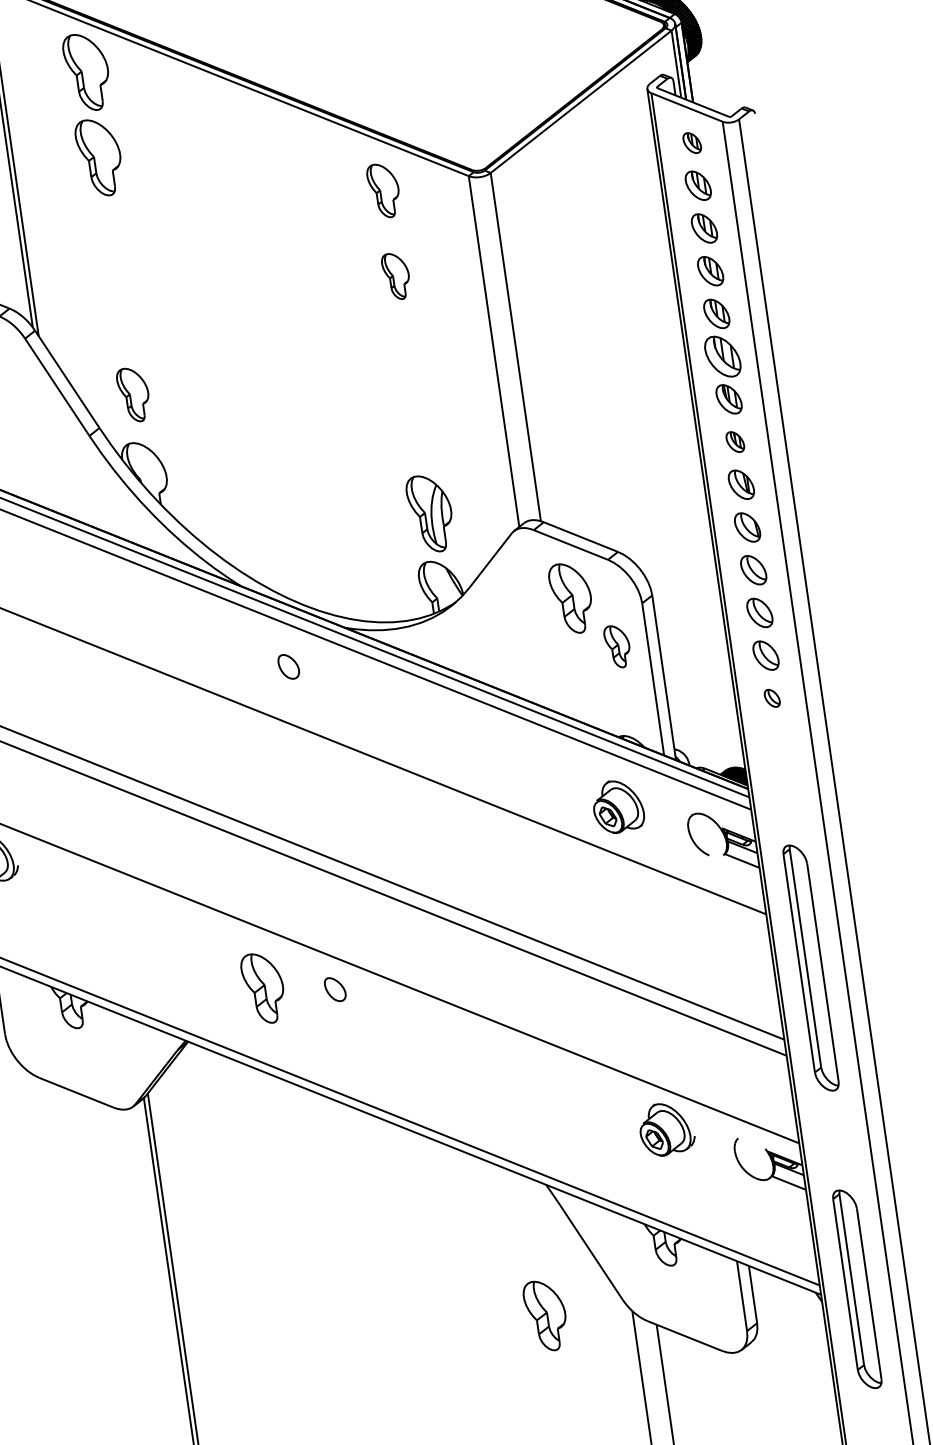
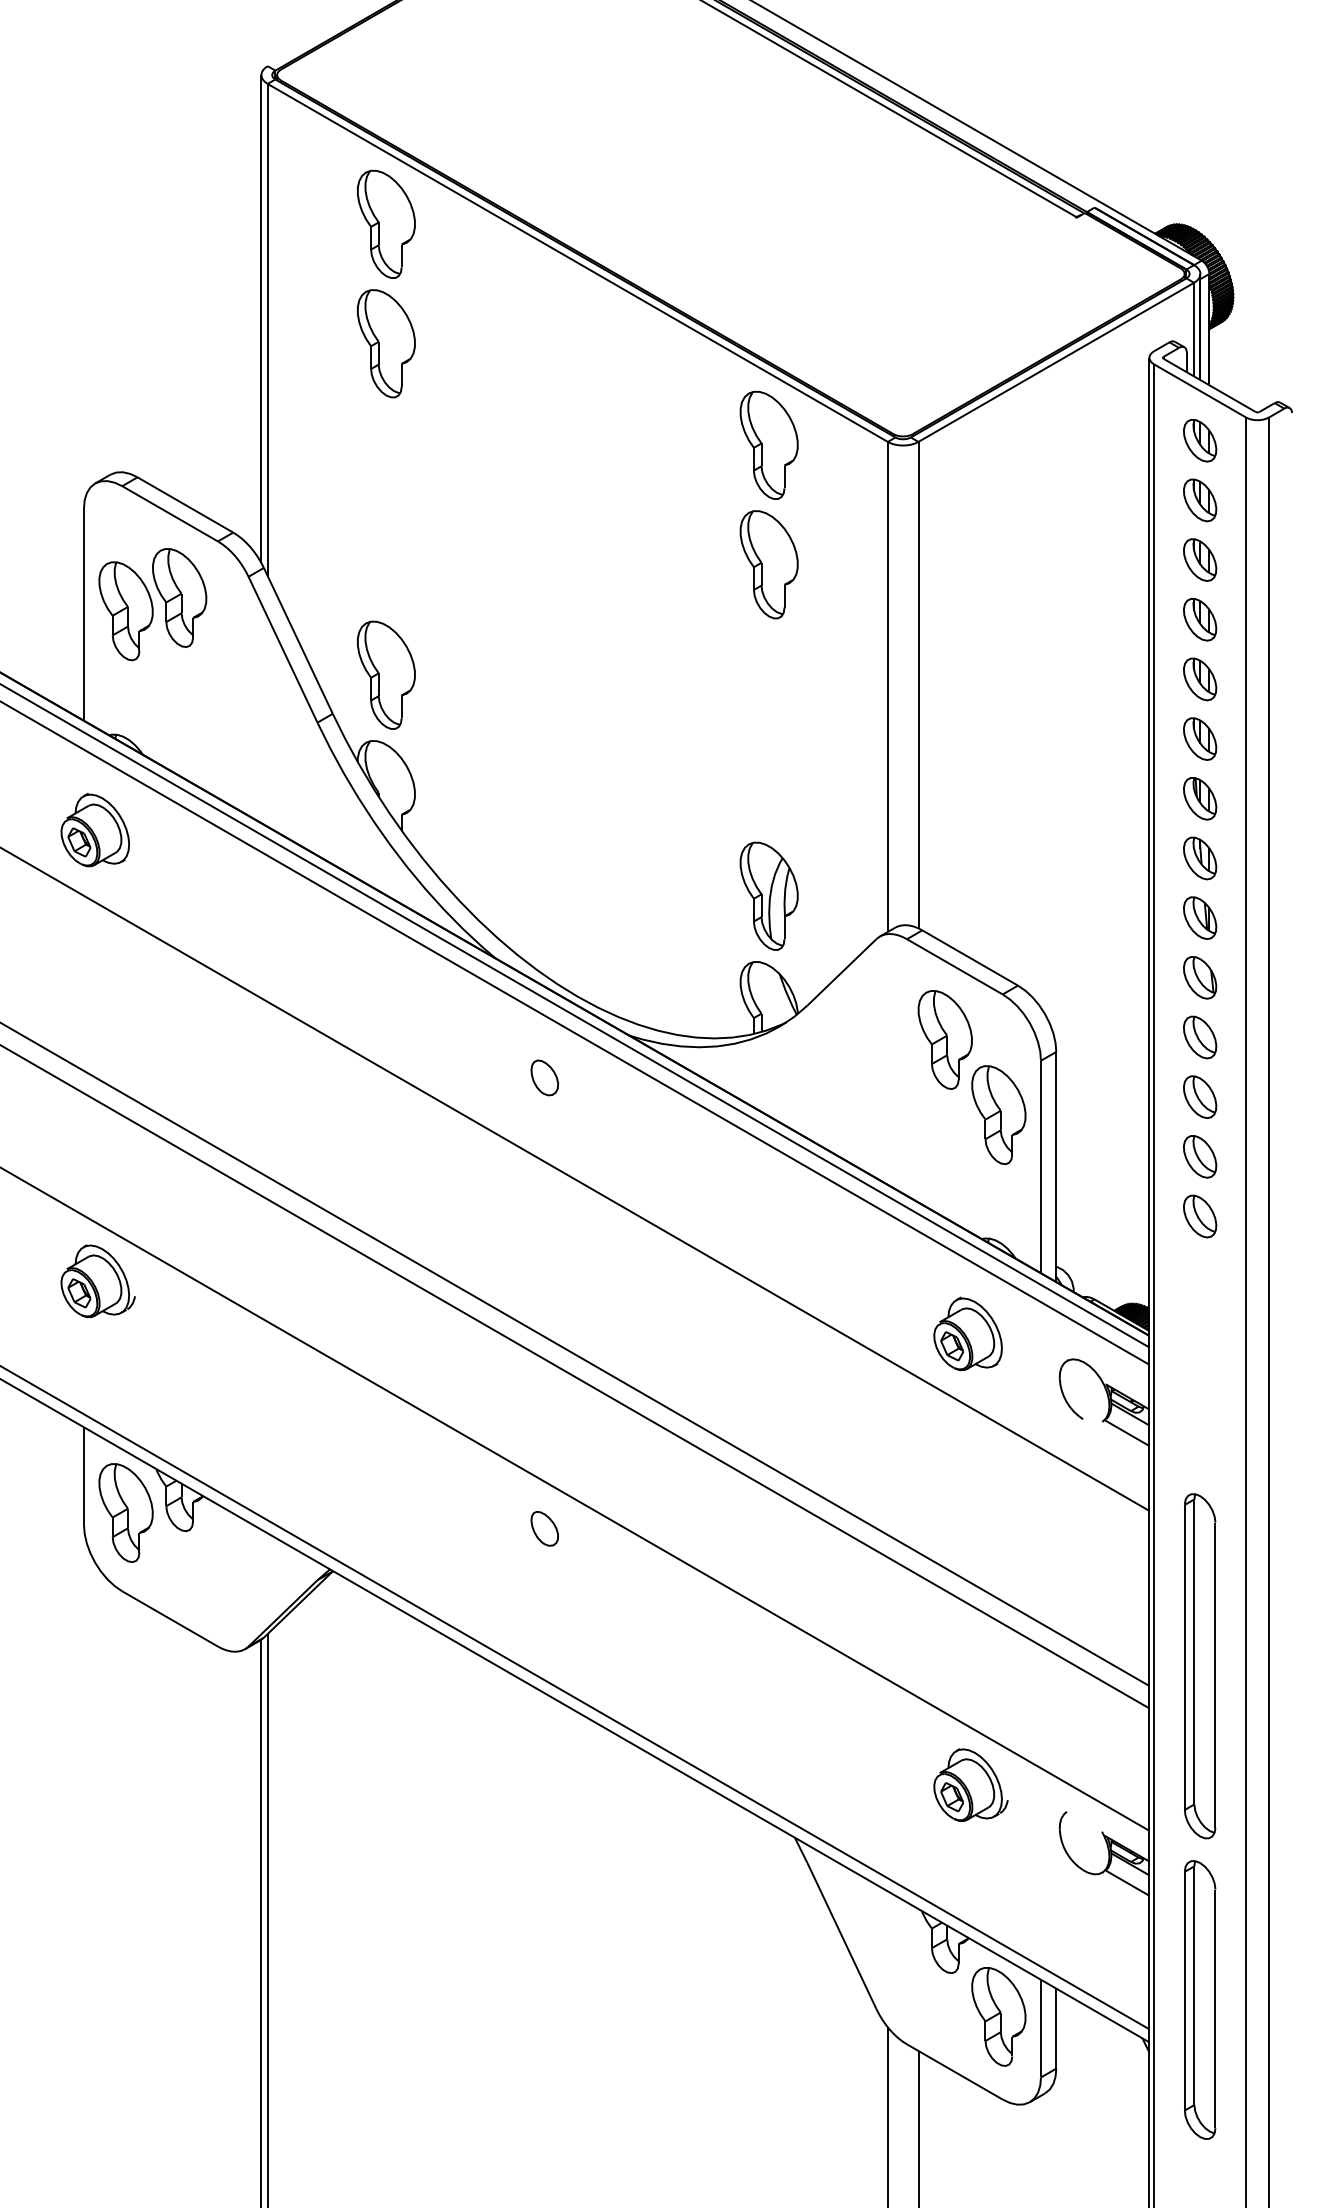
part: (692, 142) -> (1200, 440), size x1.43
part: (383, 190) -> (768, 444), size x1.43
part: (395, 276) -> (768, 564), size x1.67
part: (723, 356) -> (1200, 738), size x0.71
part: (133, 394) -> (386, 674), size x1.43
part: (735, 442) -> (1200, 858), size x1.43
part: (617, 646) -> (998, 1115), size x1.67
part: (772, 698) -> (1200, 1216), size x1.67
part: (811, 968) -> (1200, 1666), moved
part: (263, 988) -> (125, 1512), moved
part: (857, 1288) -> (1200, 1999), moved
part: (545, 1315) -> (998, 2016), moved

